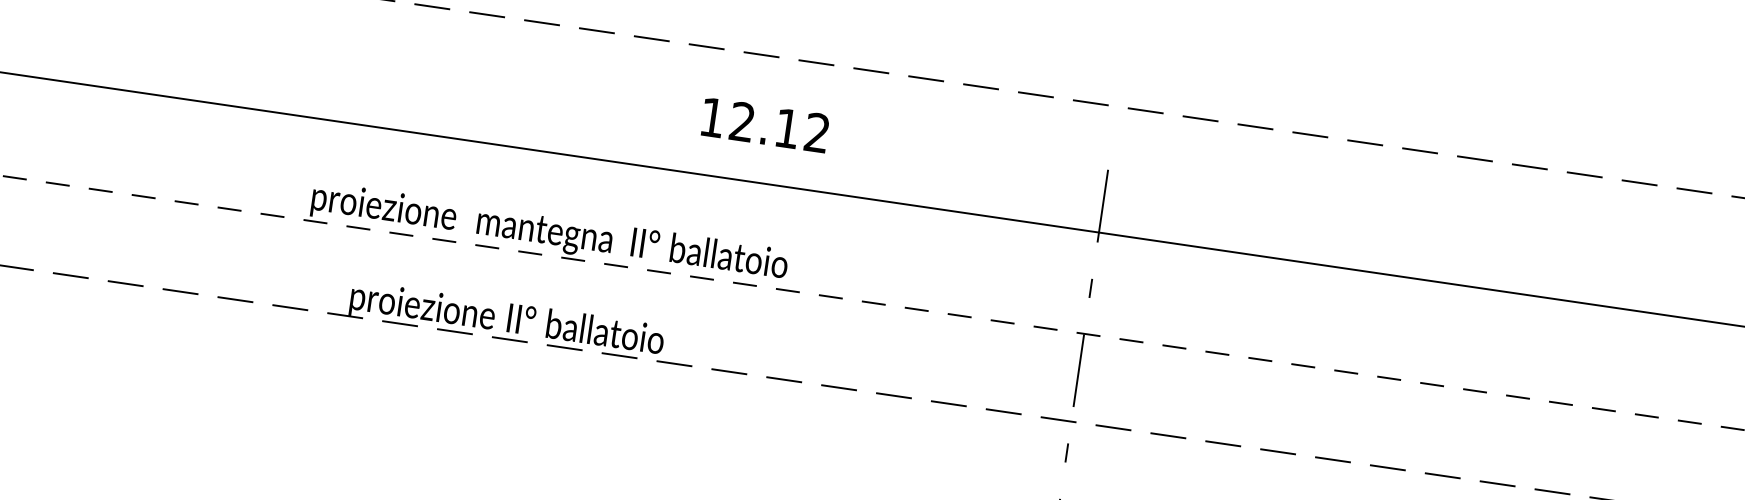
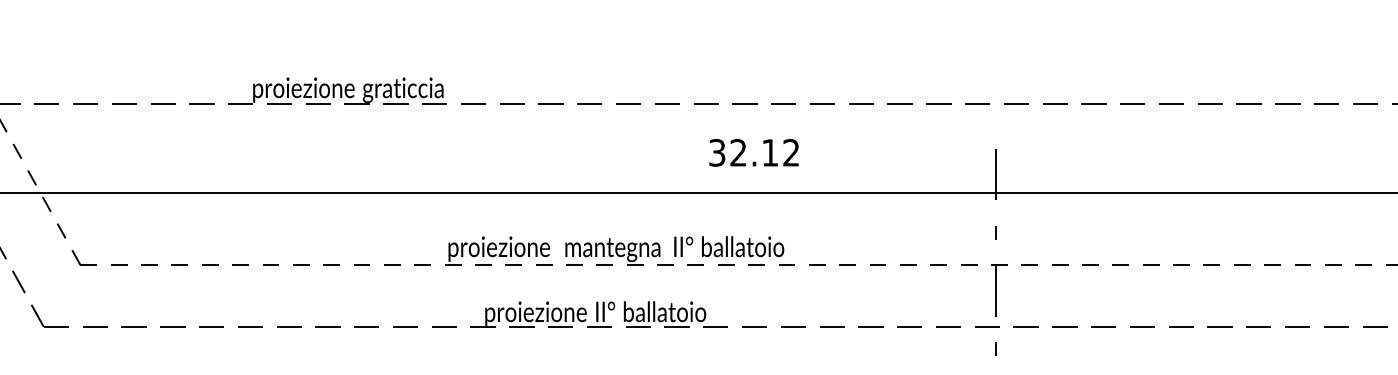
text: (712, 117) -> (717, 152), 12.12 -> 32.12

